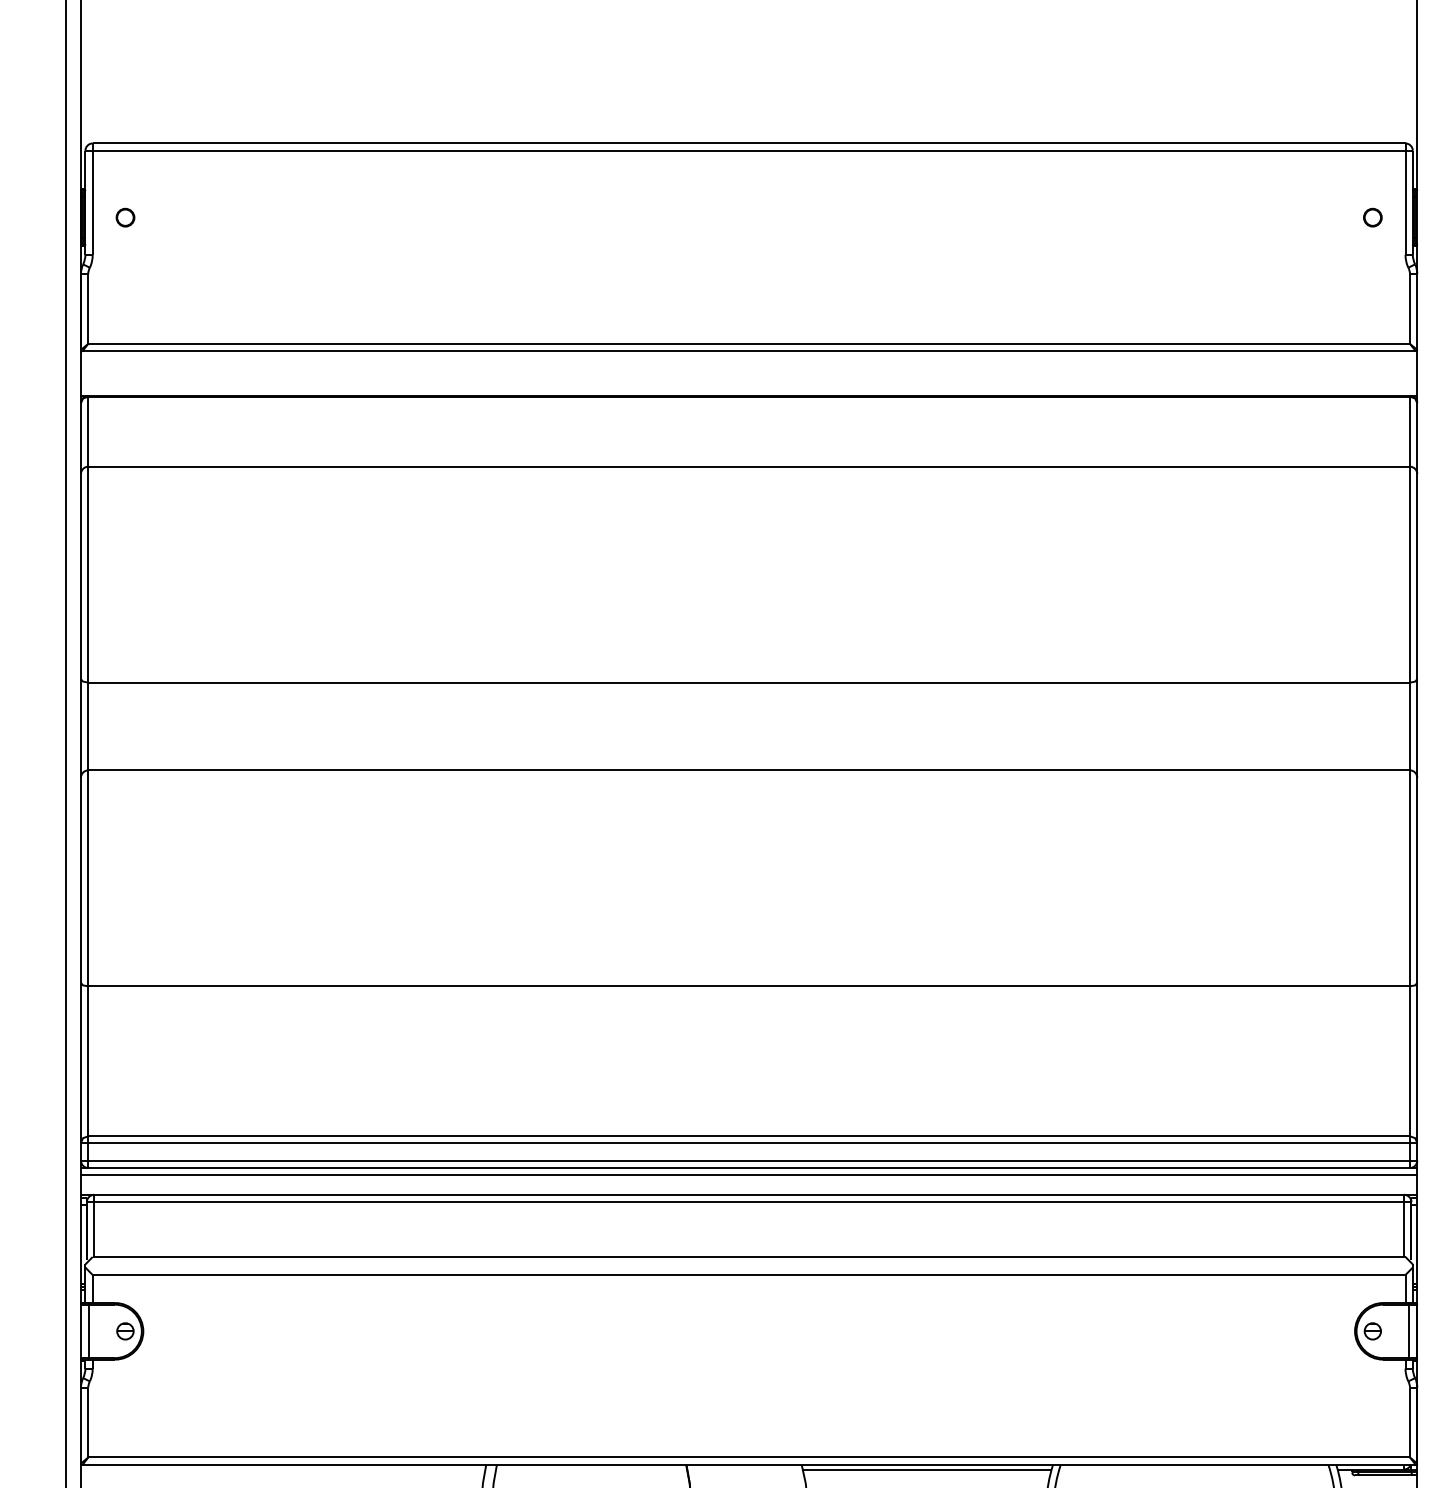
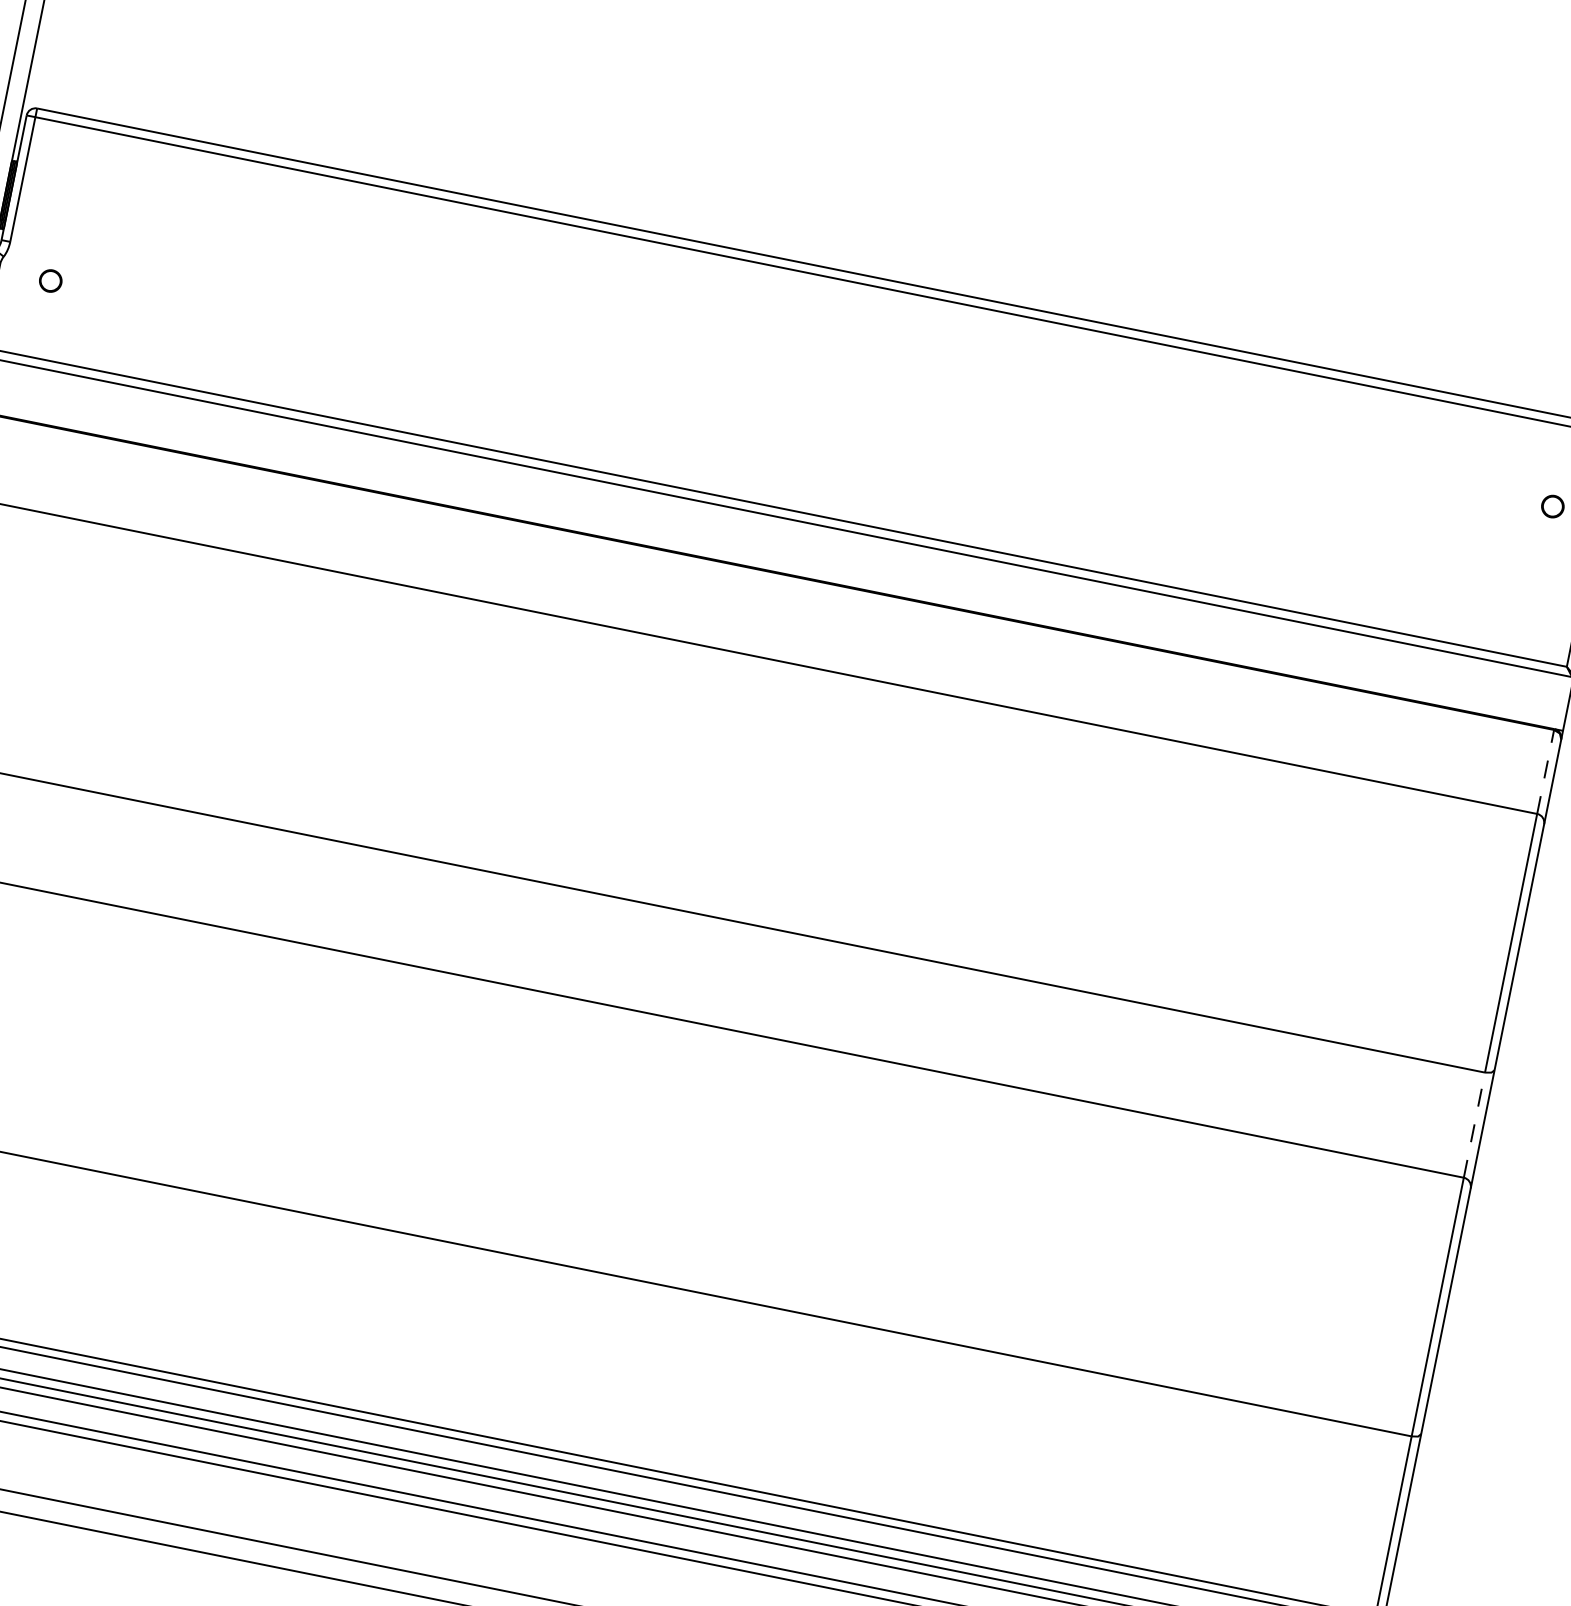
part: (125, 217) -> (50, 280), moved
line: (1409, 431) -> (1545, 771), solid -> dashed
line: (1409, 726) -> (1473, 1125), solid -> dashed

